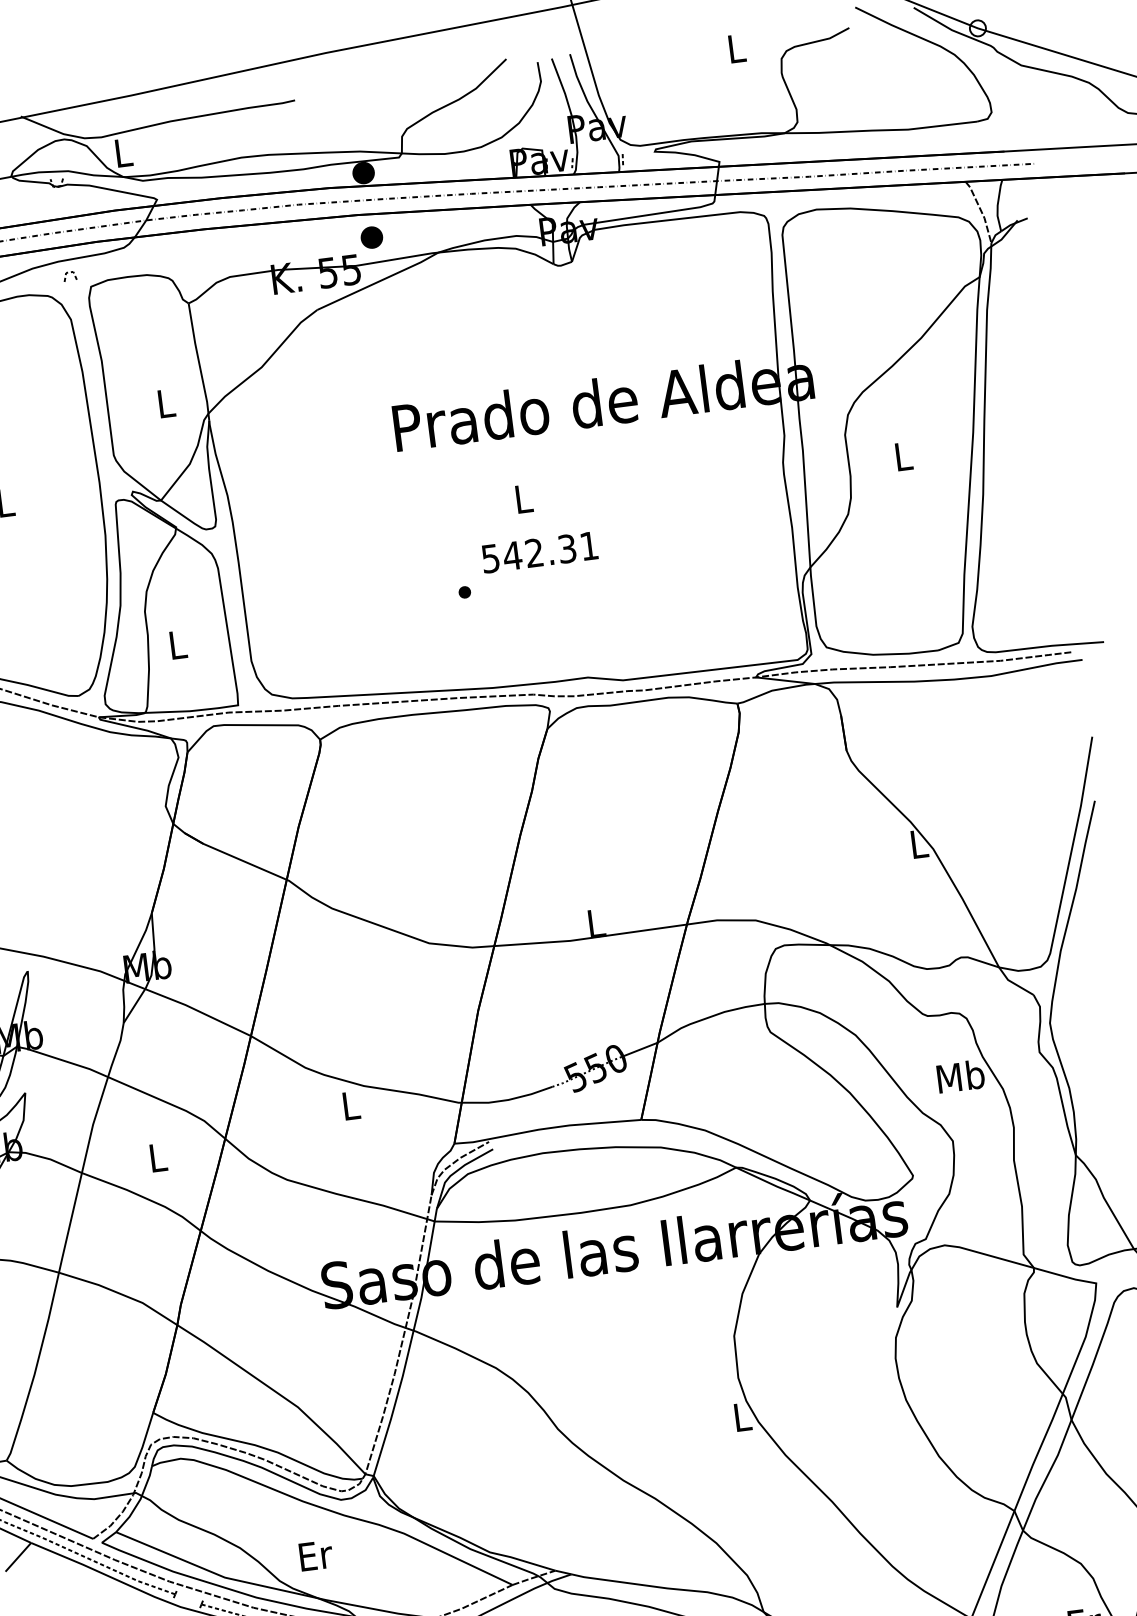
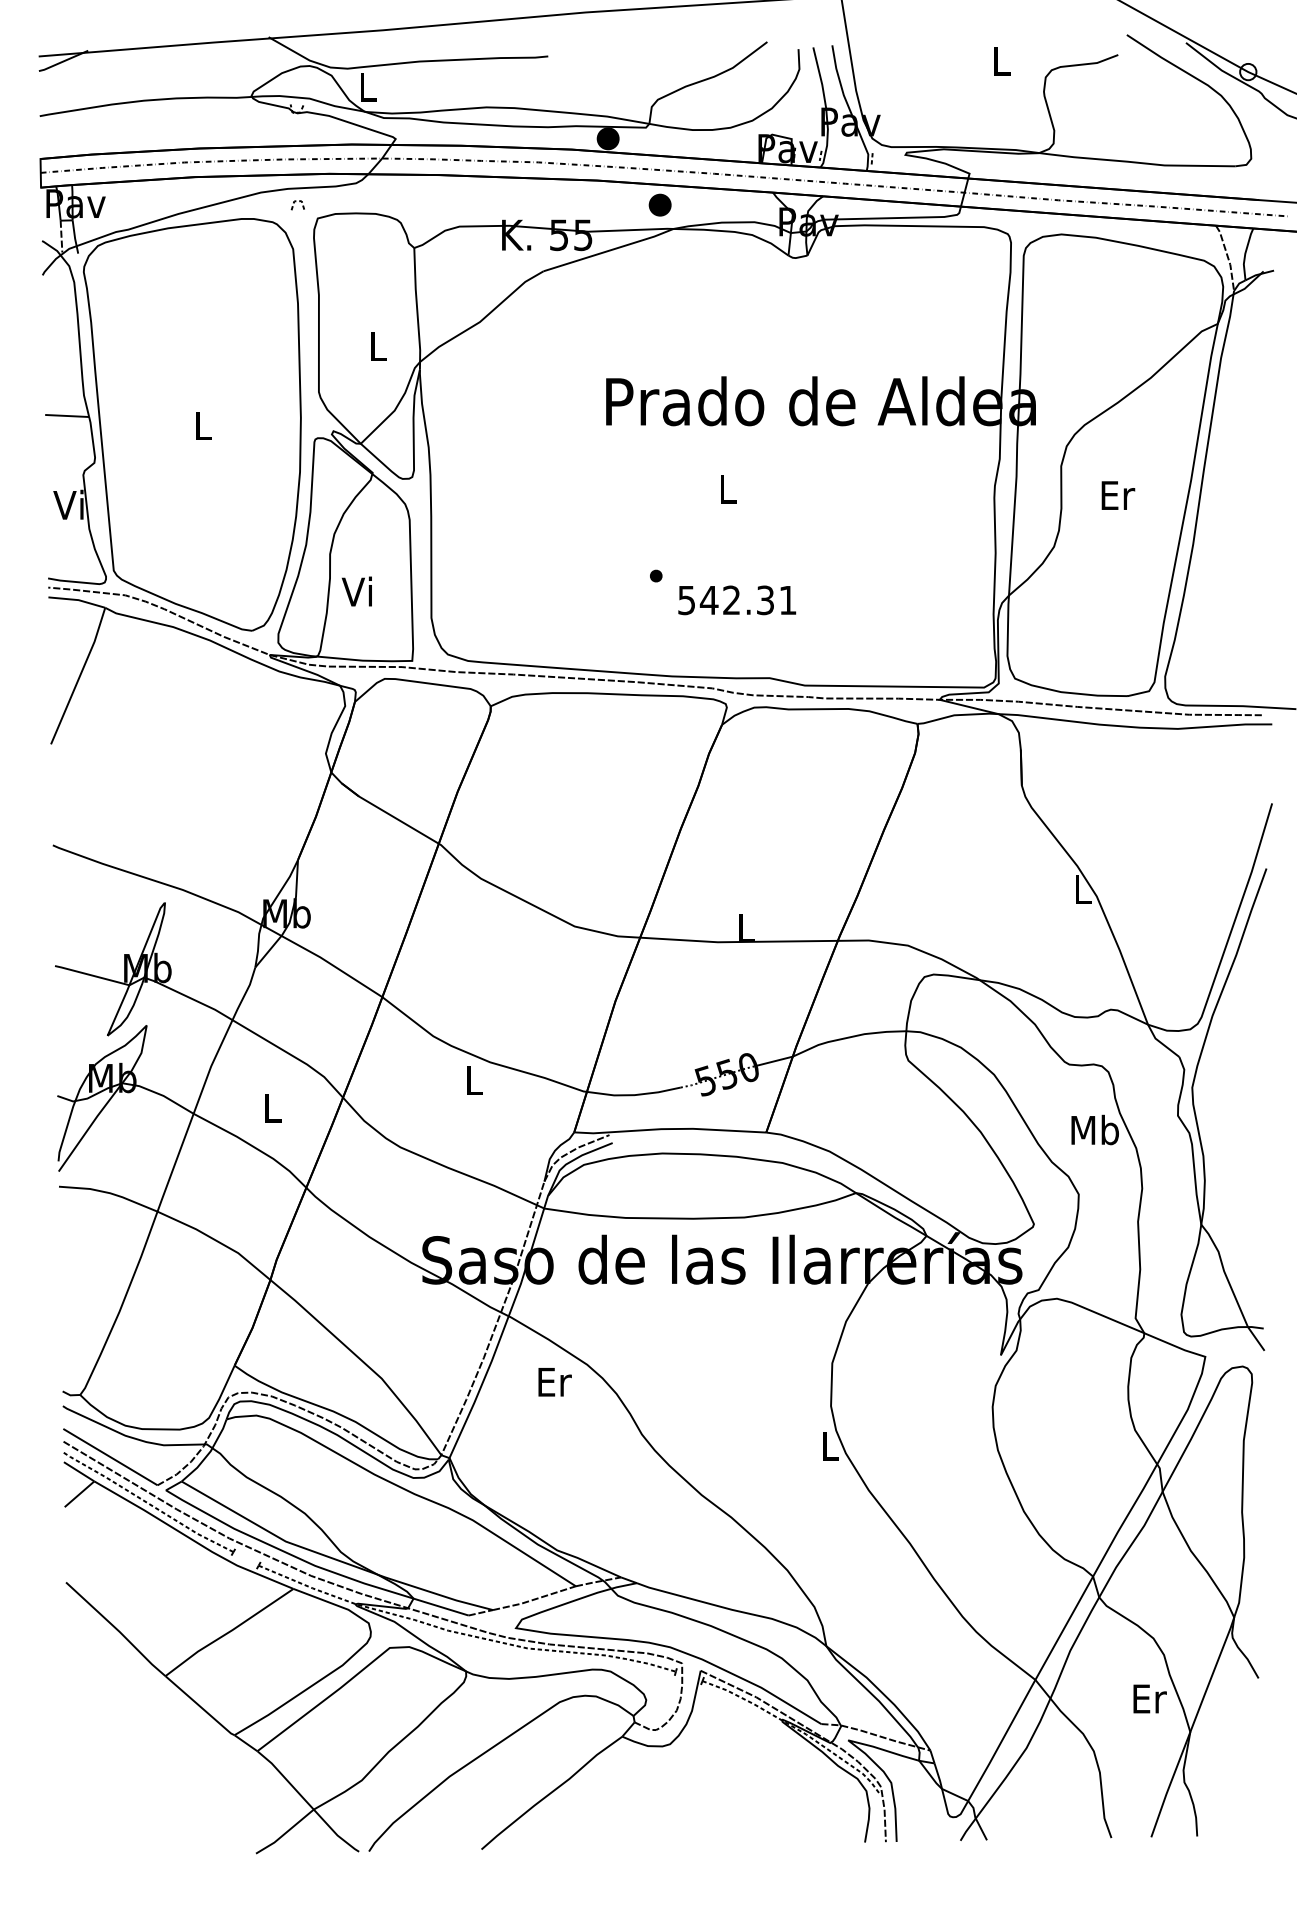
part: (371, 237) -> (659, 204), moved
text: (904, 456) -> (1118, 495), L -> Er
text: (540, 552) -> (737, 600), moved
text: (175, 644) -> (356, 591), L -> Vi
text: (315, 1556) -> (554, 1382), moved

